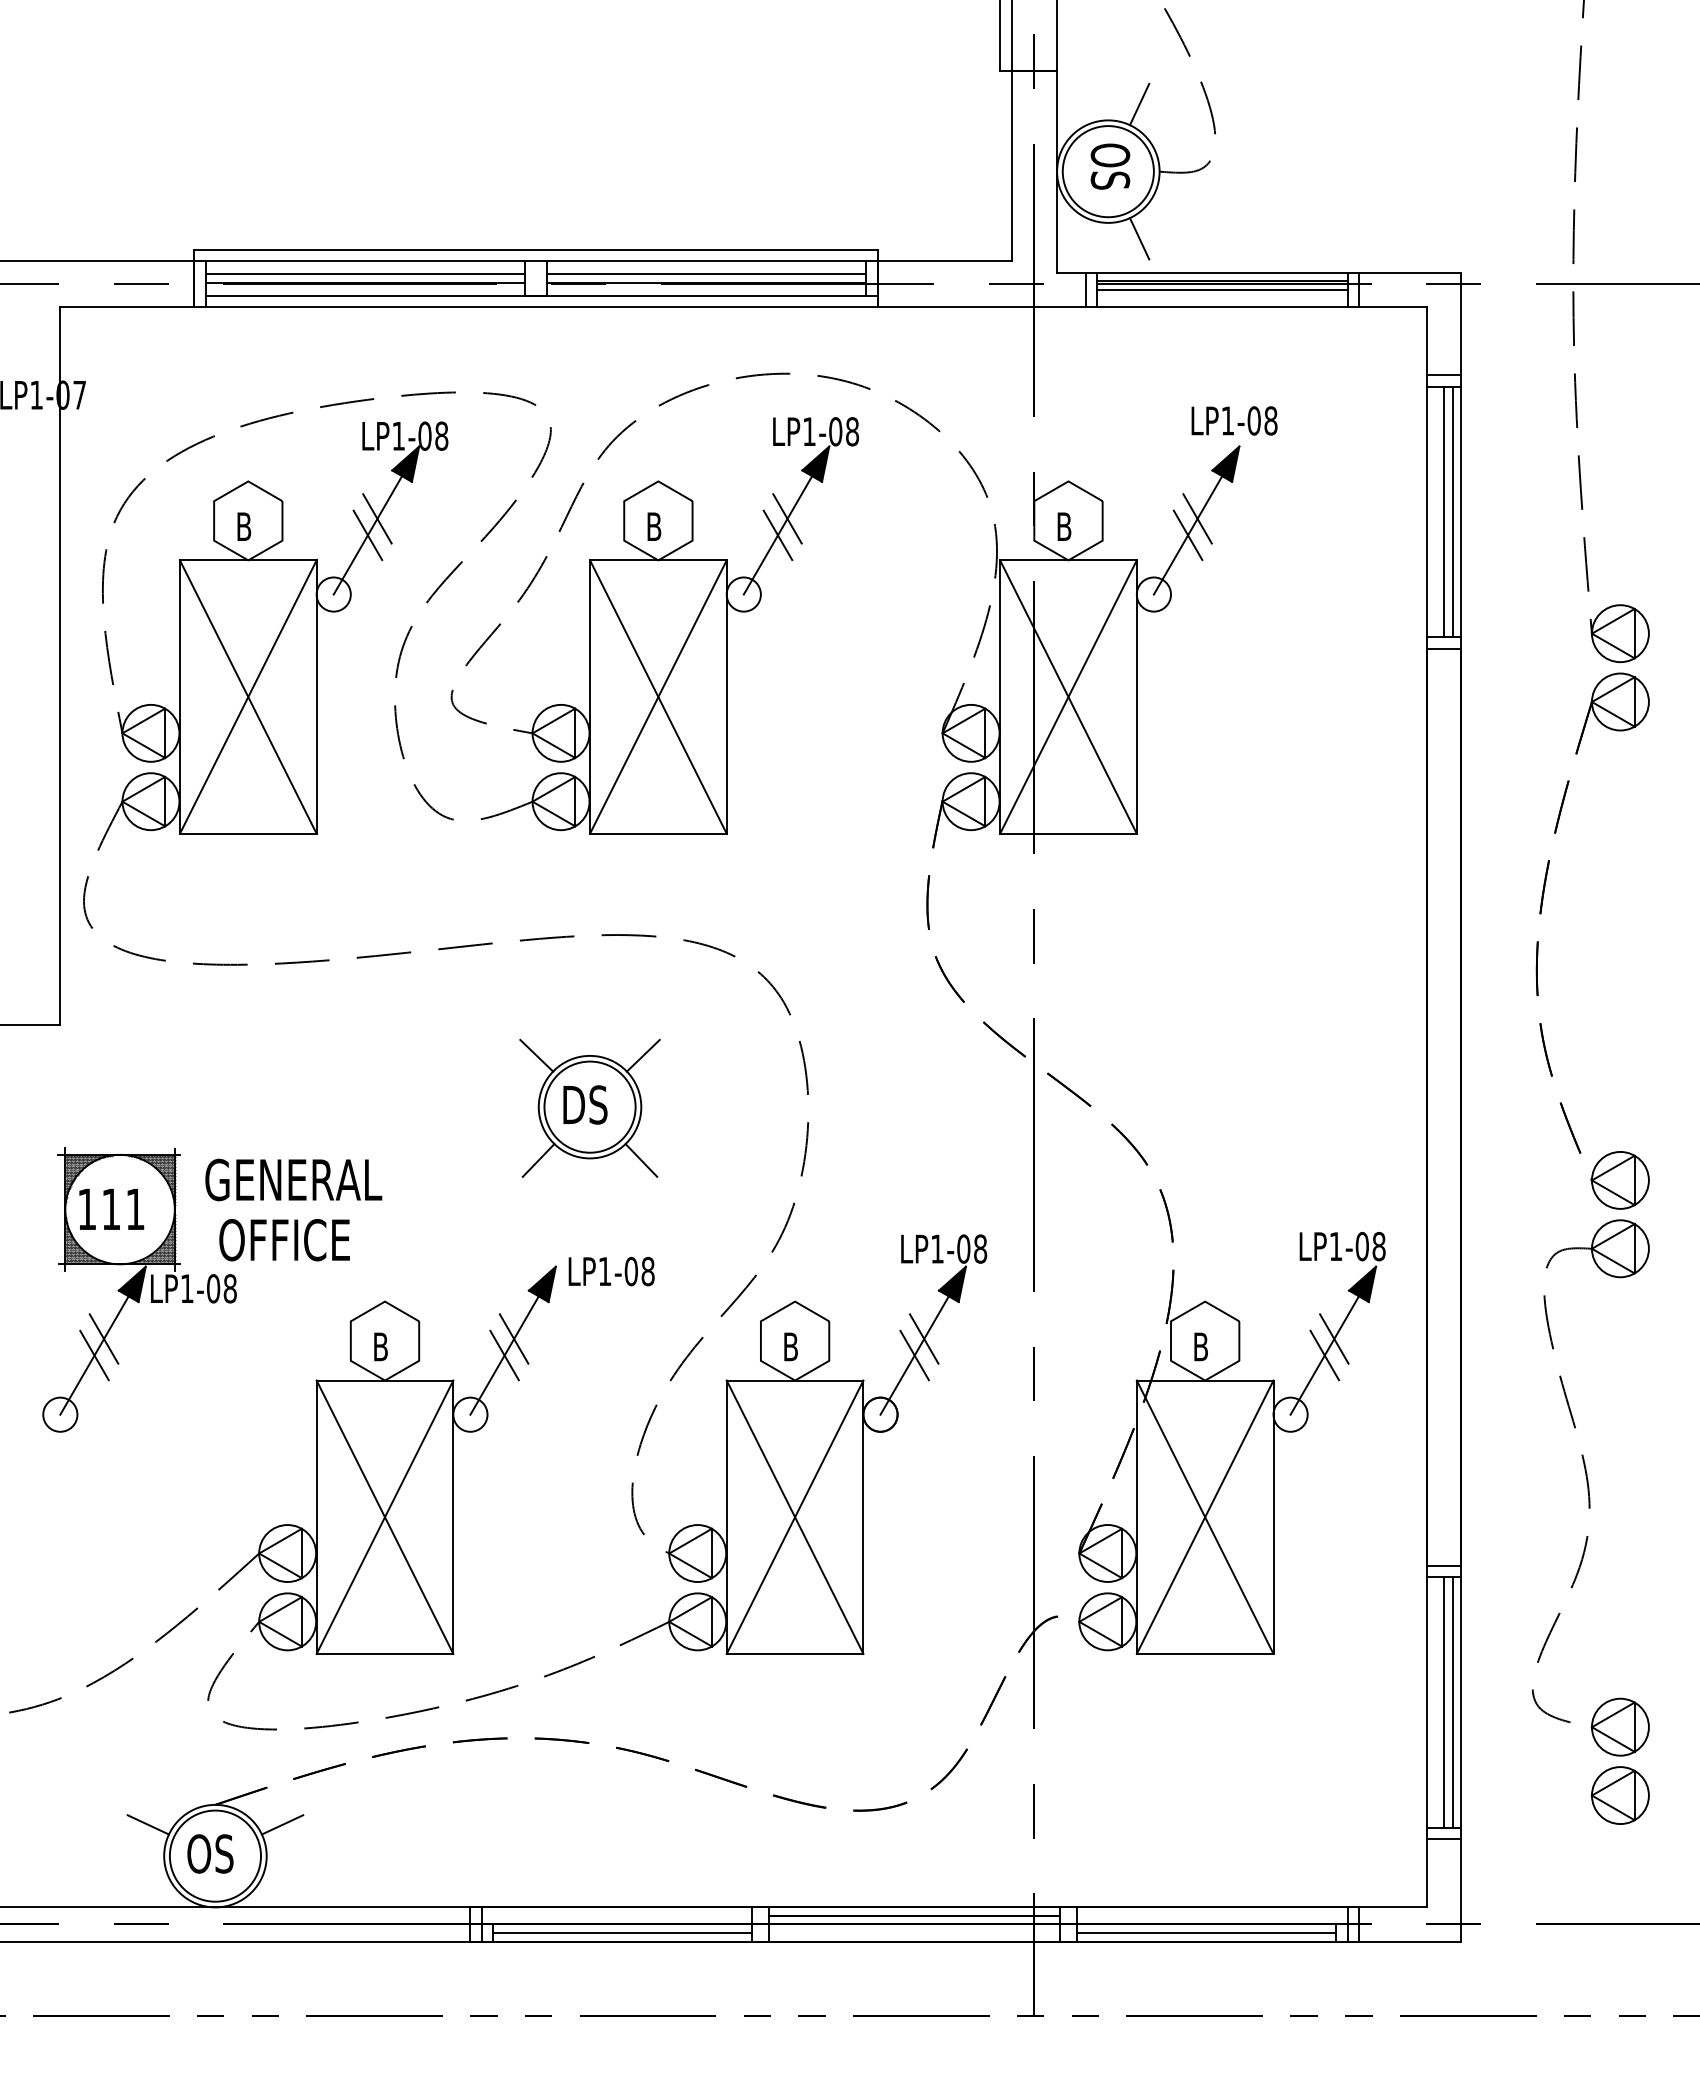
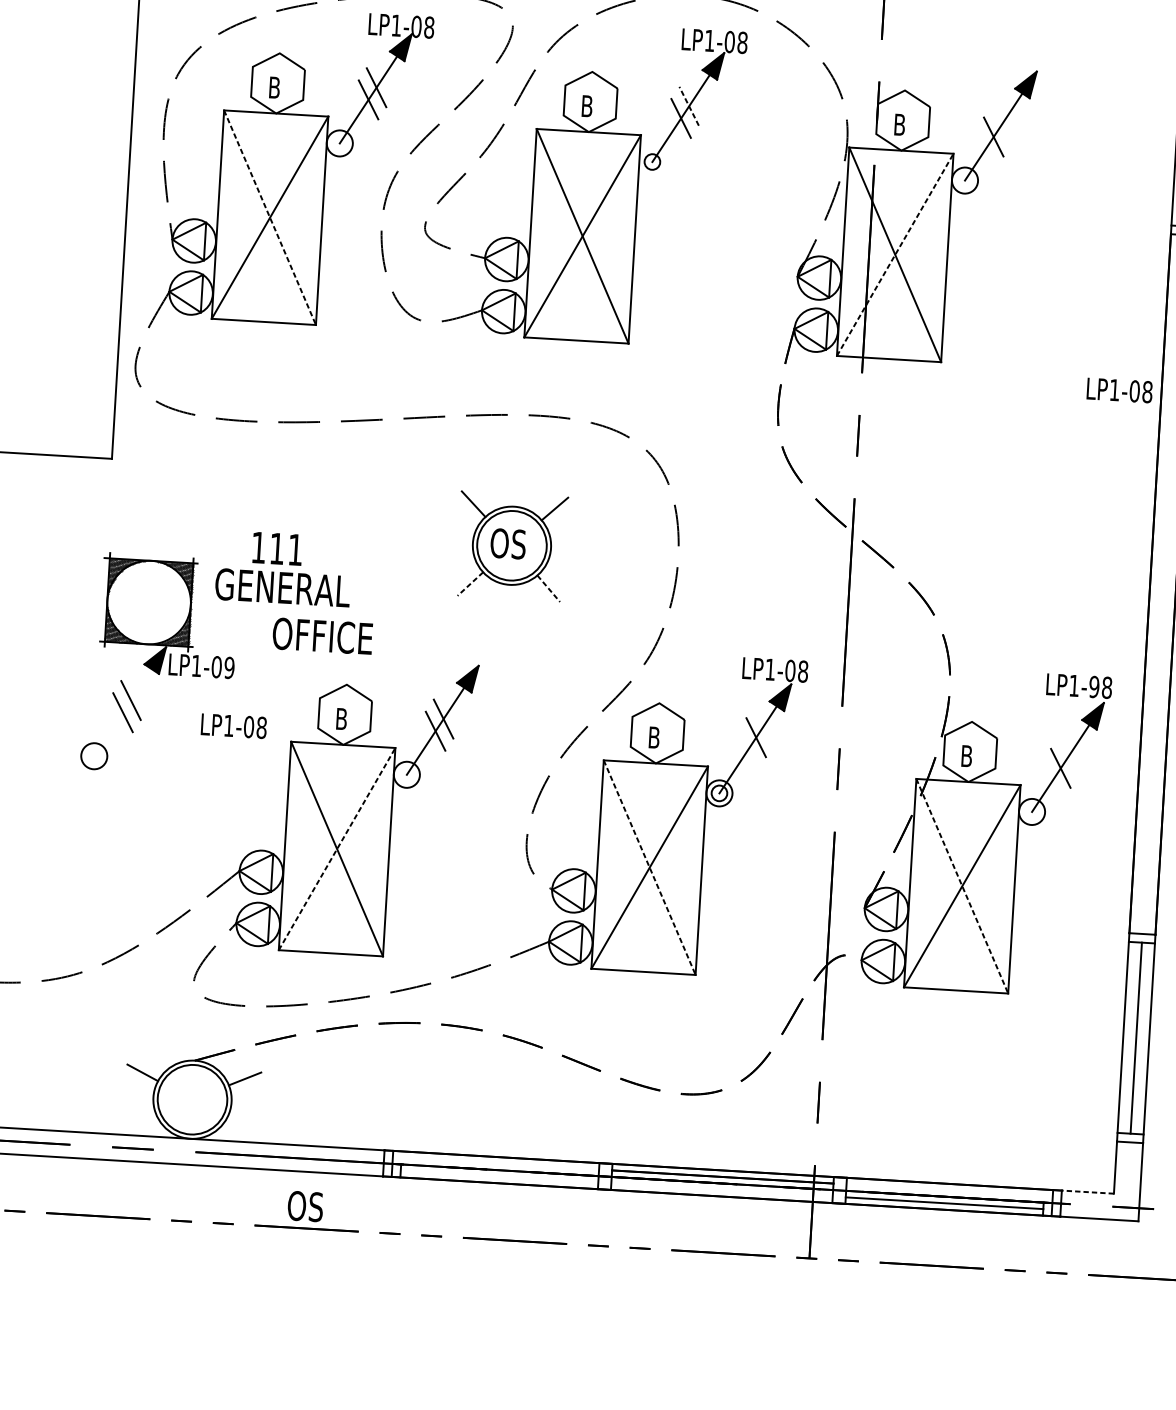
text: (1234, 420) -> (1119, 390), moved
line: (787, 518) -> (689, 106), solid -> dashed
line: (1197, 518) -> (1001, 124), removed
circle: (743, 594) -> (652, 161), size x0.6
line: (248, 697) -> (270, 218), solid -> dashed
line: (1068, 697) -> (895, 255), solid -> dashed
text: (585, 1104) -> (508, 543), DS -> OS
line: (538, 1160) -> (470, 584), solid -> dashed
line: (641, 1160) -> (548, 588), solid -> dashed
text: (111, 1209) -> (277, 548), moved
text: (284, 1240) -> (322, 636), moved
text: (1361, 1246) -> (1093, 686), LP1-08 -> LP1-98
text: (611, 1271) -> (233, 726), moved
text: (229, 1288) -> (228, 667), LP1-08 -> LP1-09
line: (1334, 1338) -> (1068, 755), removed
line: (94, 1355) -> (123, 712), removed
line: (914, 1355) -> (748, 749), removed
circle: (880, 1414) -> (719, 793), size x0.6
line: (385, 1517) -> (337, 849), solid -> dashed
line: (795, 1517) -> (650, 867), solid -> dashed
line: (1205, 1517) -> (962, 886), solid -> dashed
line: (1452, 1702) -> (1142, 1038), removed
text: (210, 1853) -> (305, 1206), moved
line: (1392, 1907) -> (1087, 1192), solid -> dashed
line: (622, 1933) -> (499, 1177), removed

